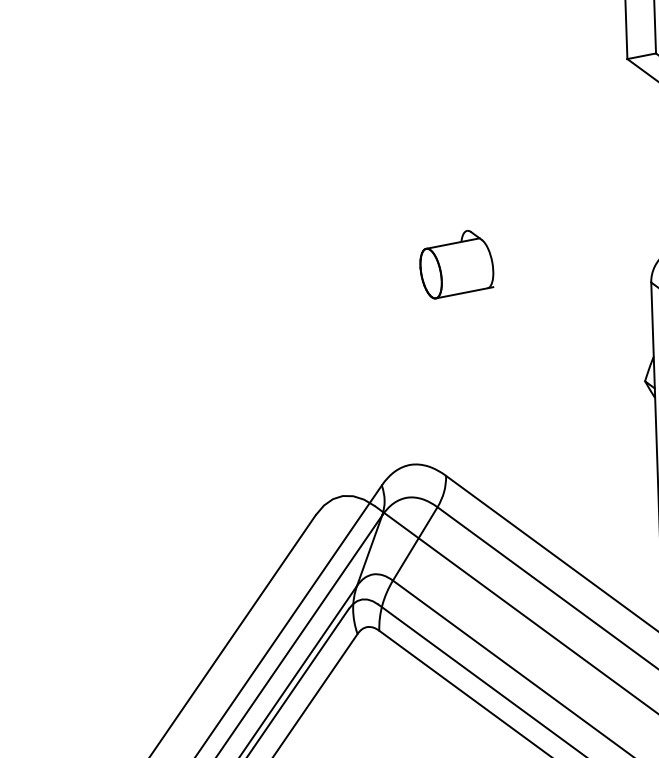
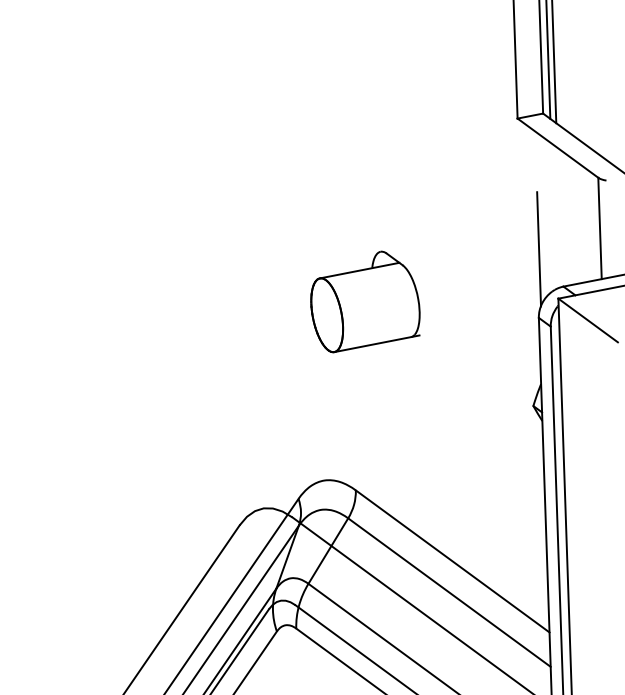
line: (651, 205) -> (539, 249), added
part: (456, 264) -> (365, 301), size x1.67

